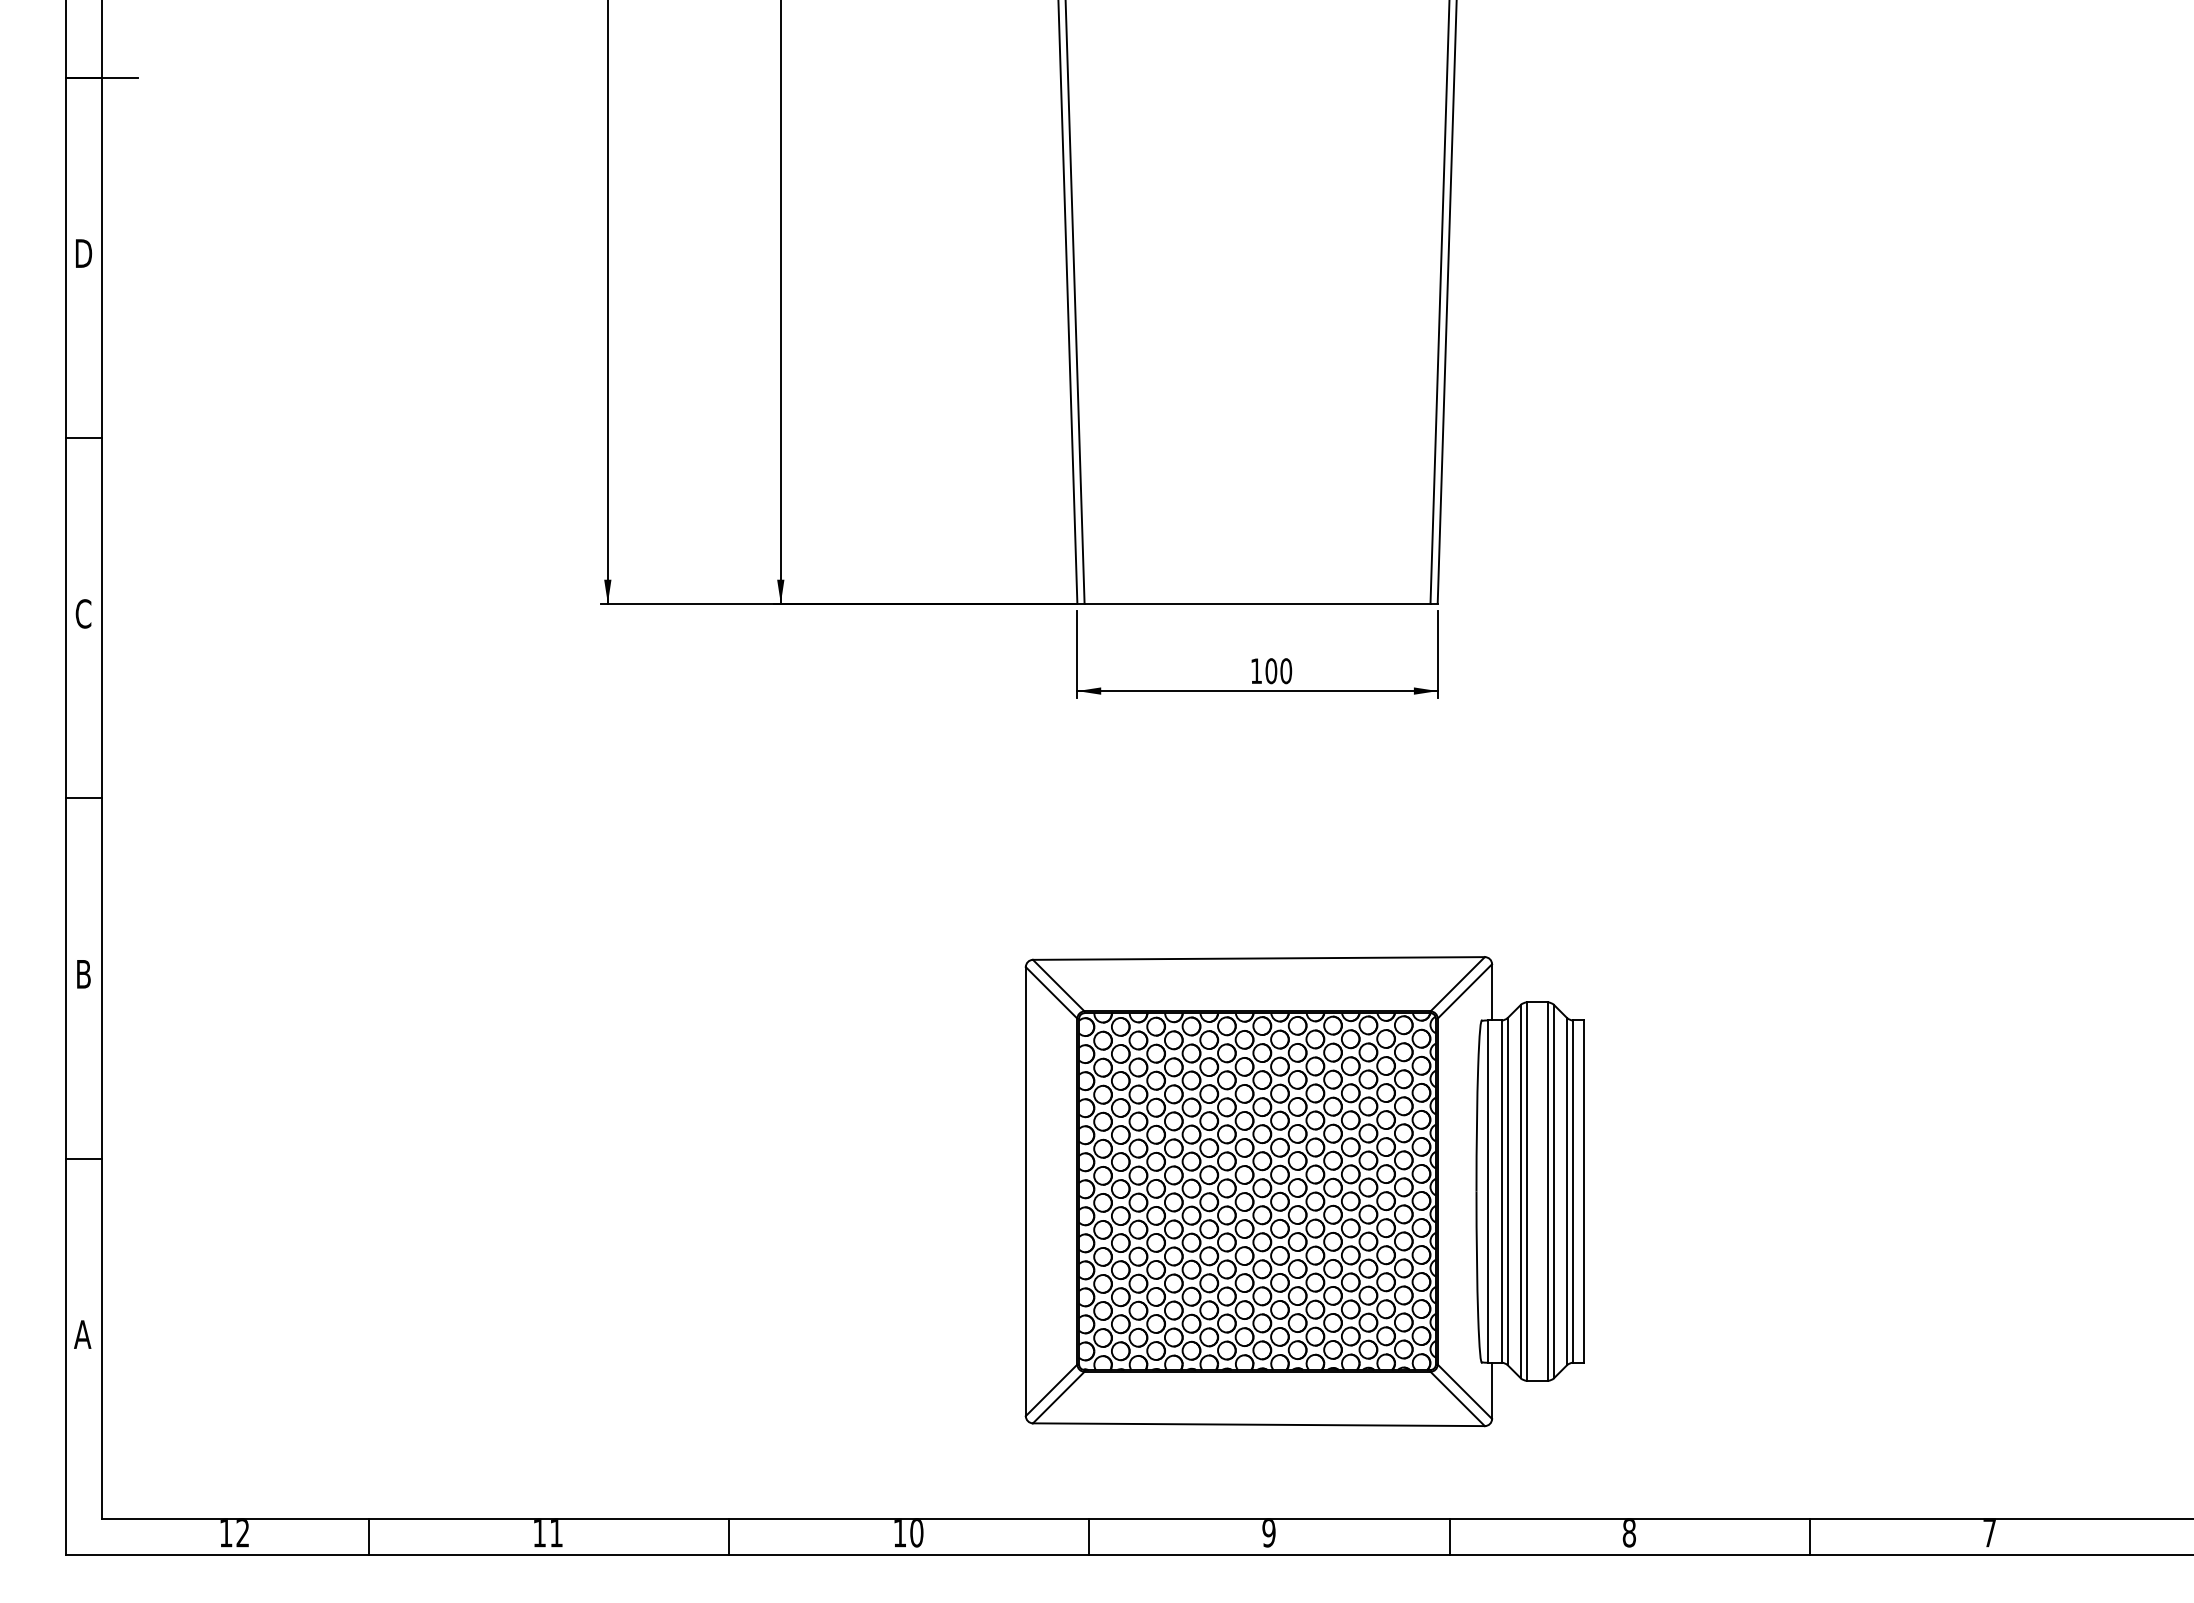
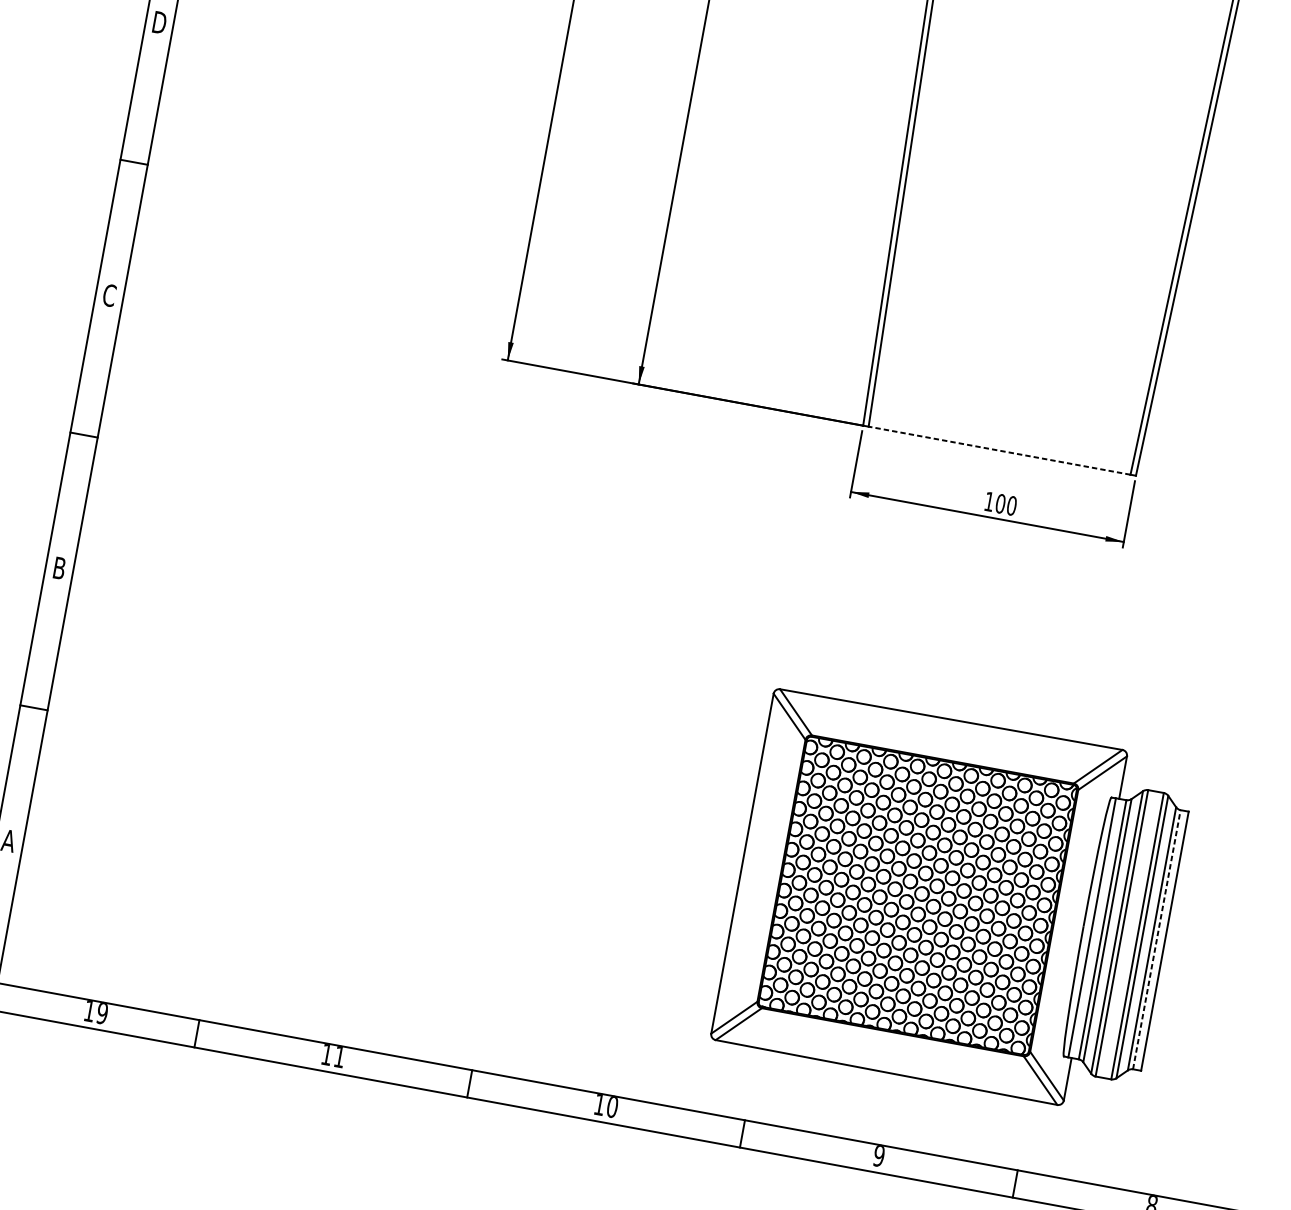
line: (1257, 603) -> (999, 450), solid -> dashed
line: (1573, 1191) -> (1157, 939), solid -> dashed
text: (242, 1533) -> (102, 1013), 12 -> 19

